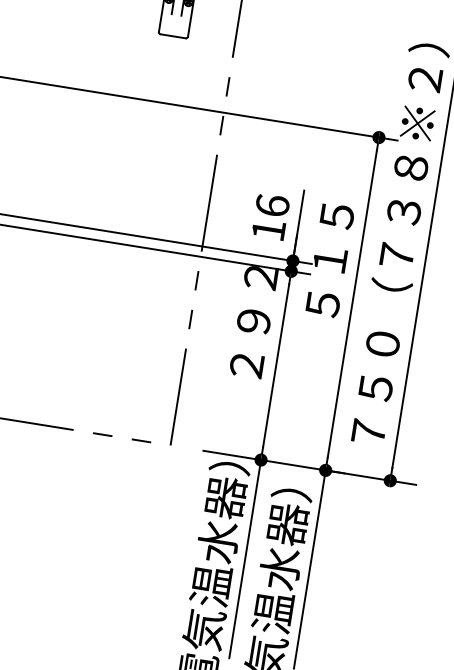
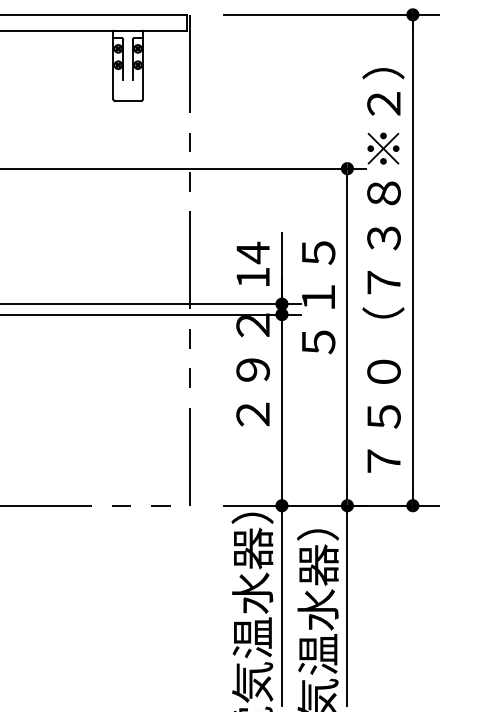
text: (272, 205) -> (253, 252), 16 -> 14

